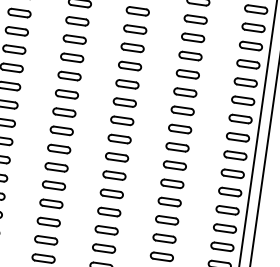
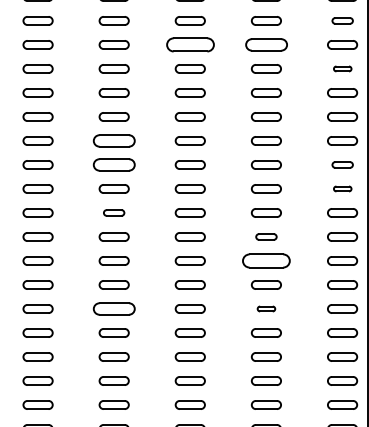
part: (253, 27) -> (342, 20), size x0.7
part: (134, 29) -> (189, 44), size x1.6
part: (192, 37) -> (265, 44), size x1.4
part: (248, 63) -> (342, 68), size x0.6
part: (66, 93) -> (113, 140), size x1.4
part: (63, 112) -> (113, 164), size x1.4
part: (238, 136) -> (342, 164), size x0.7
part: (58, 148) -> (113, 212), size x0.7
part: (235, 155) -> (342, 188), size x0.6
part: (172, 183) -> (266, 236), size x0.7
part: (169, 201) -> (266, 260), size x1.6
part: (48, 221) -> (113, 308), size x1.4
part: (164, 238) -> (266, 308), size x0.6

